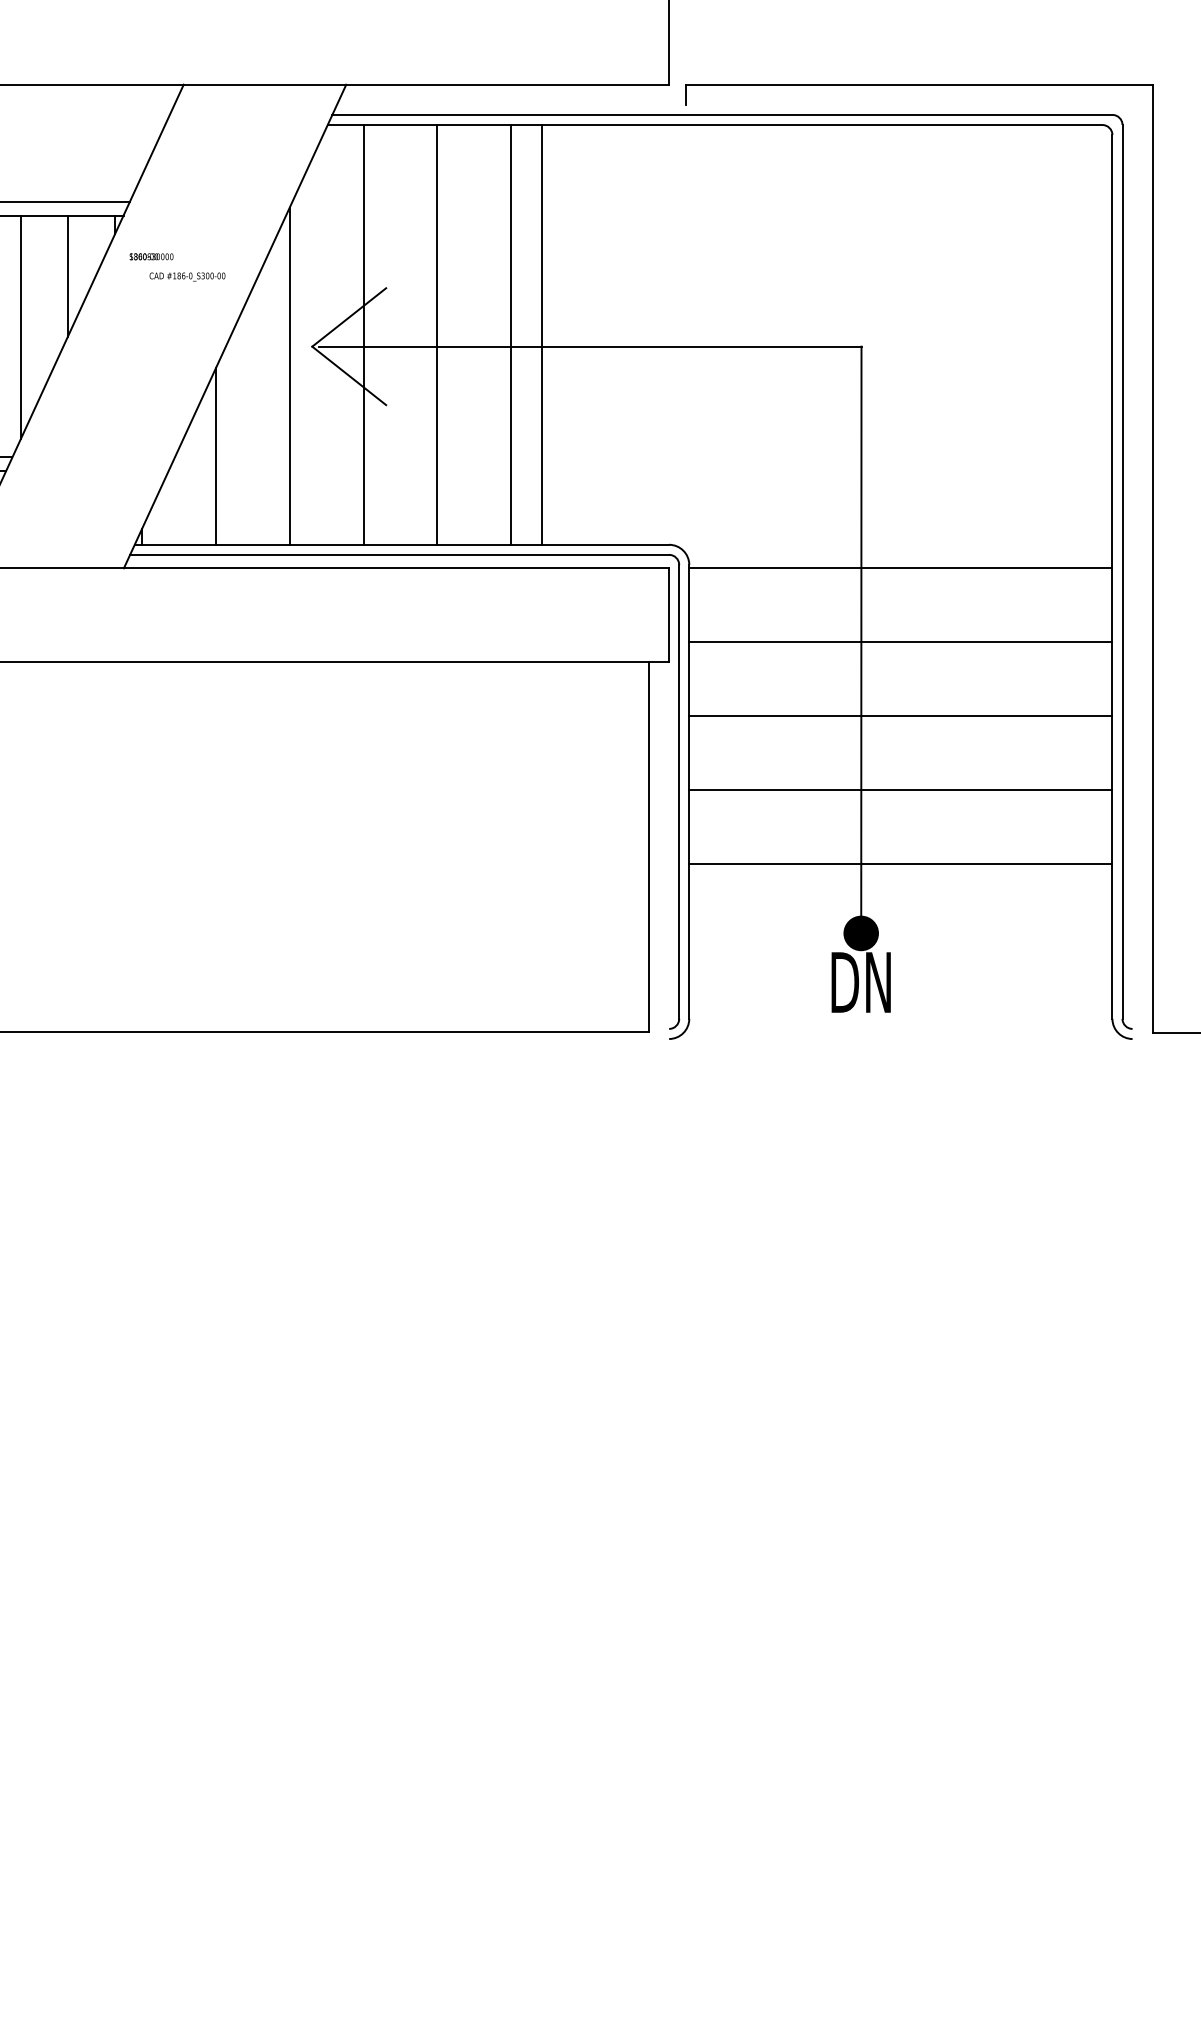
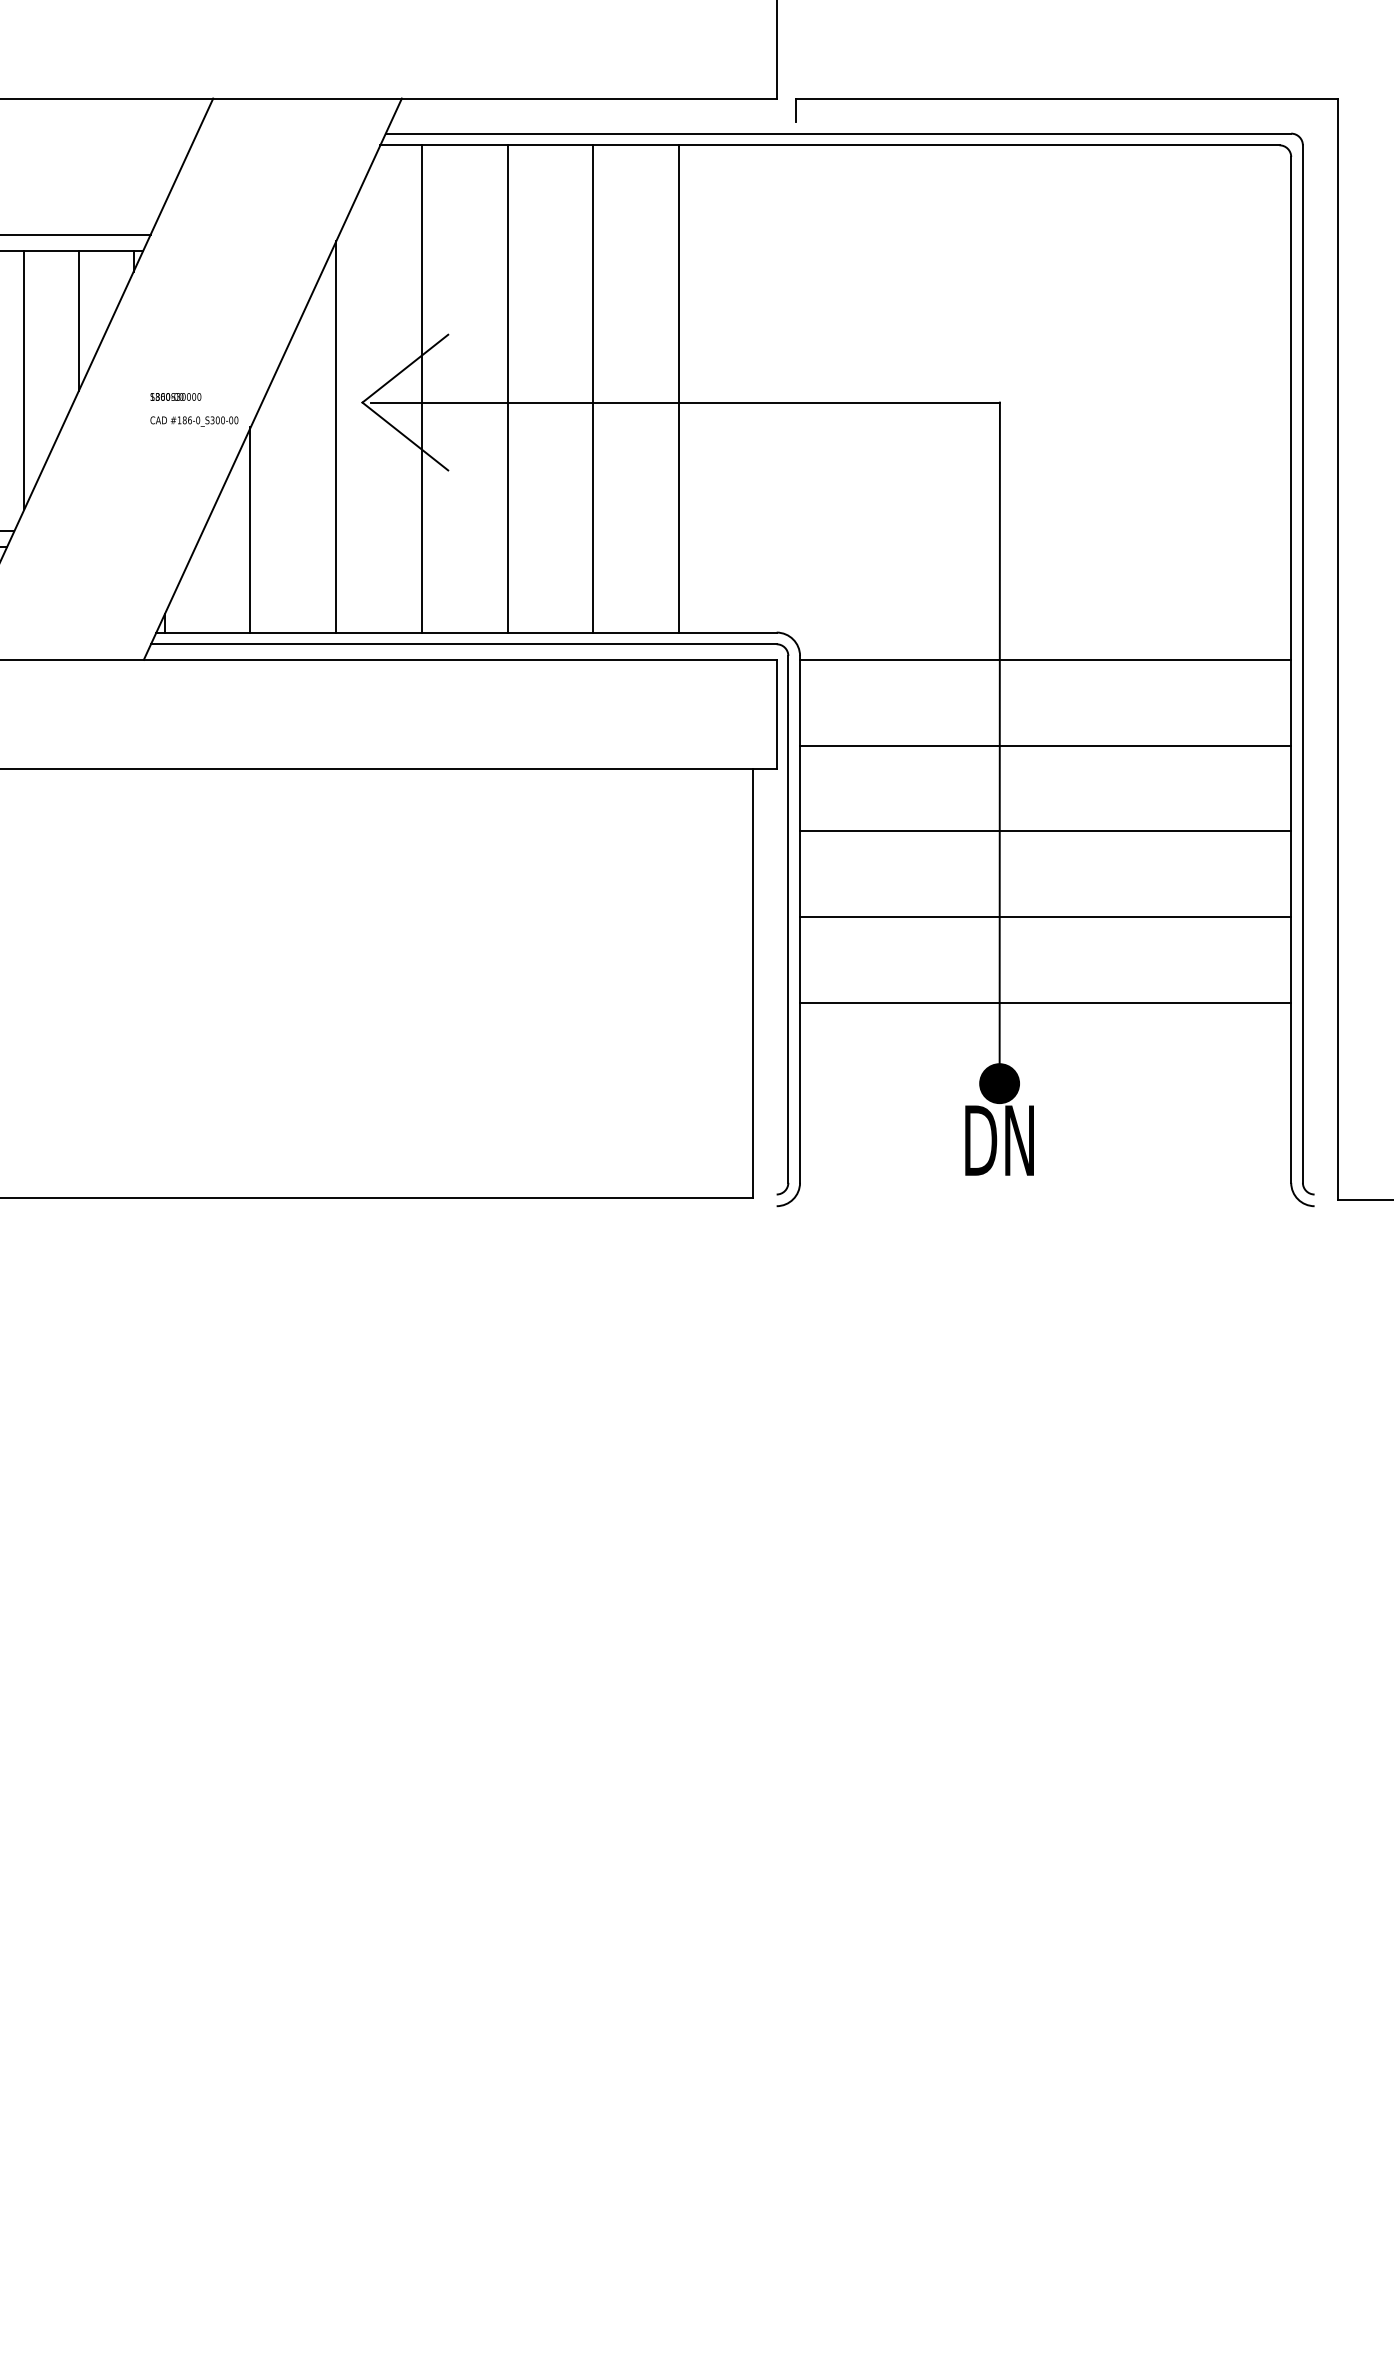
text: (151, 256) -> (175, 396), moved
text: (187, 276) -> (194, 420), moved
line: (542, 334) -> (679, 388), moved

